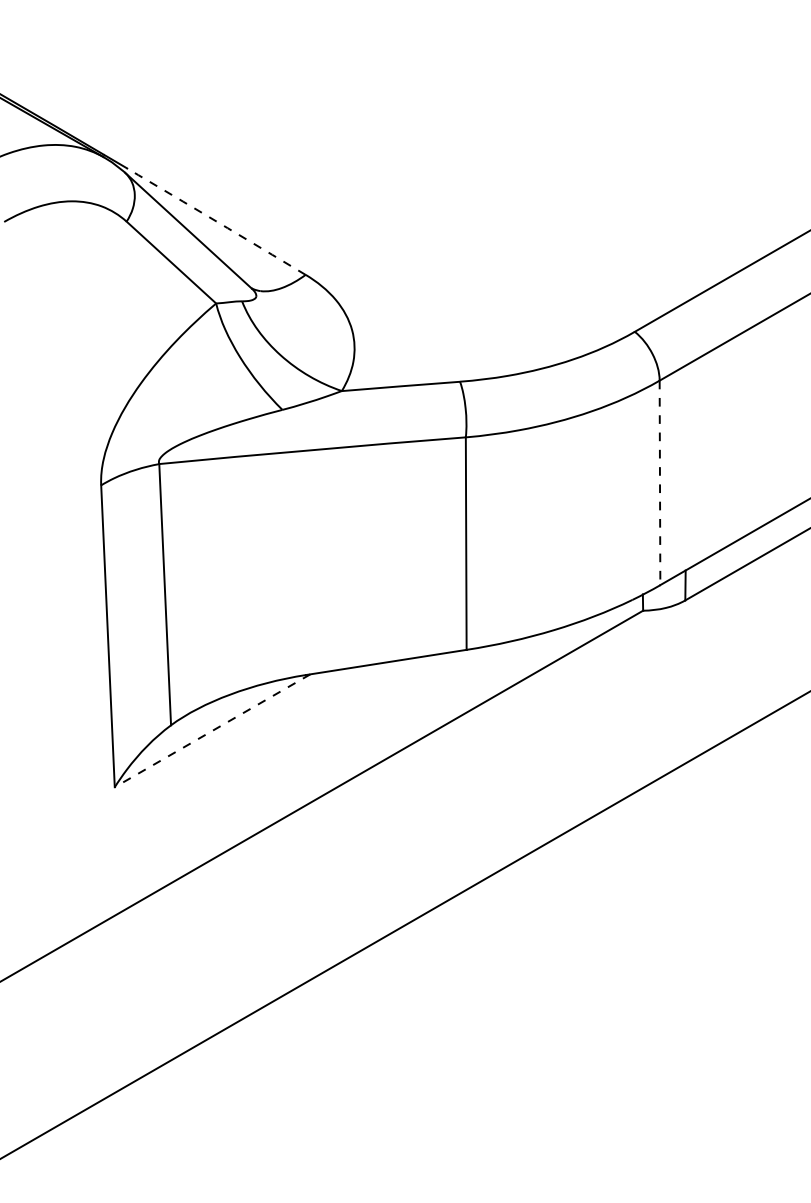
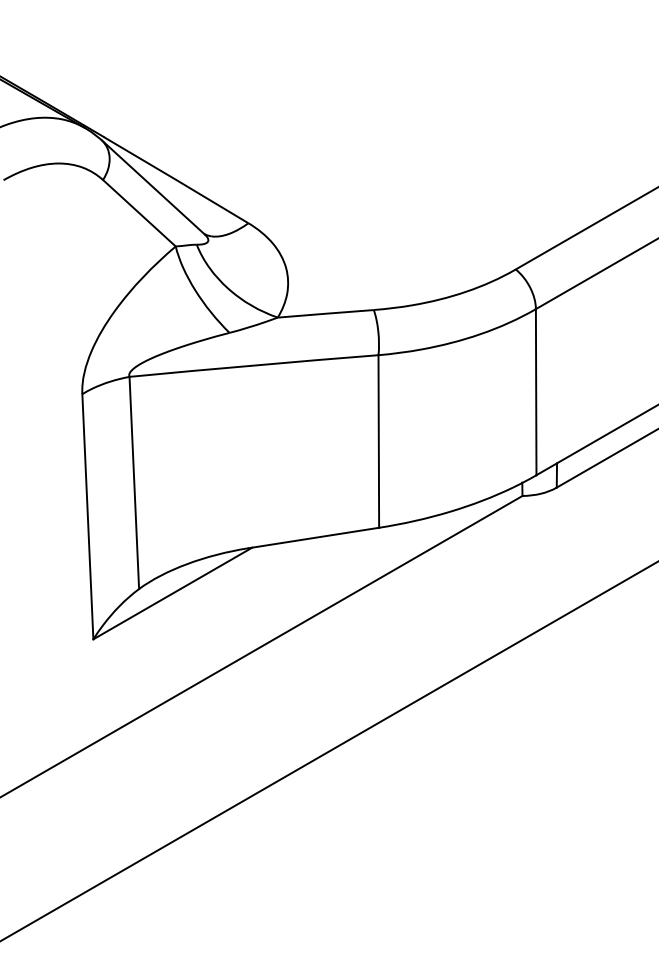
arc: (217, 221) -> (176, 179), dashed -> solid
line: (660, 483) -> (536, 392), dashed -> solid
line: (212, 730) -> (172, 593), dashed -> solid

